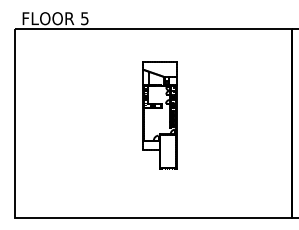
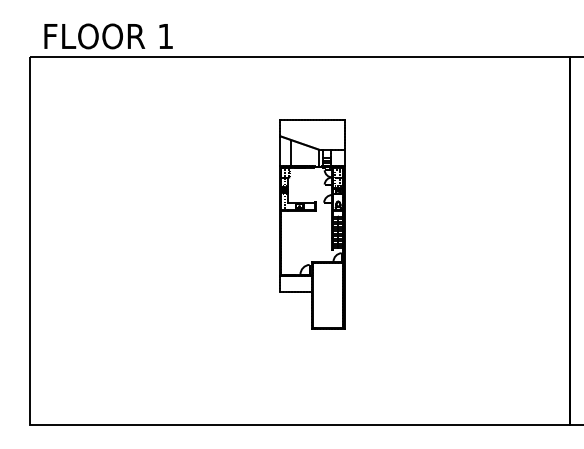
text: (84, 18) -> (165, 36), 5 -> 1

